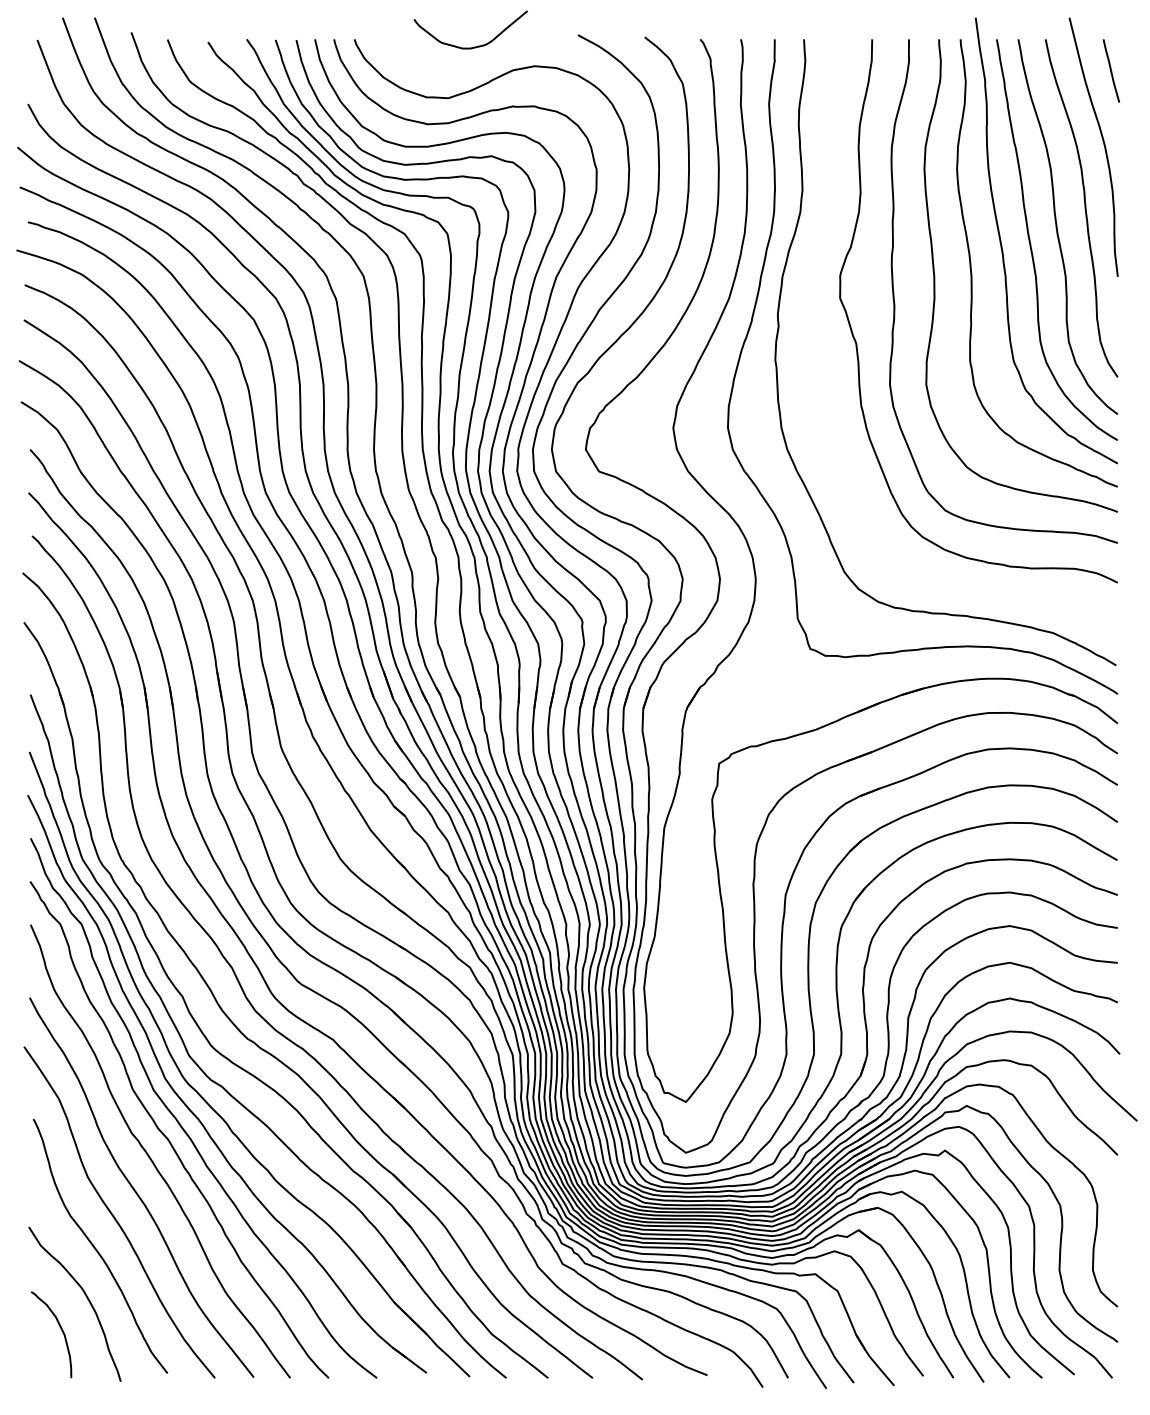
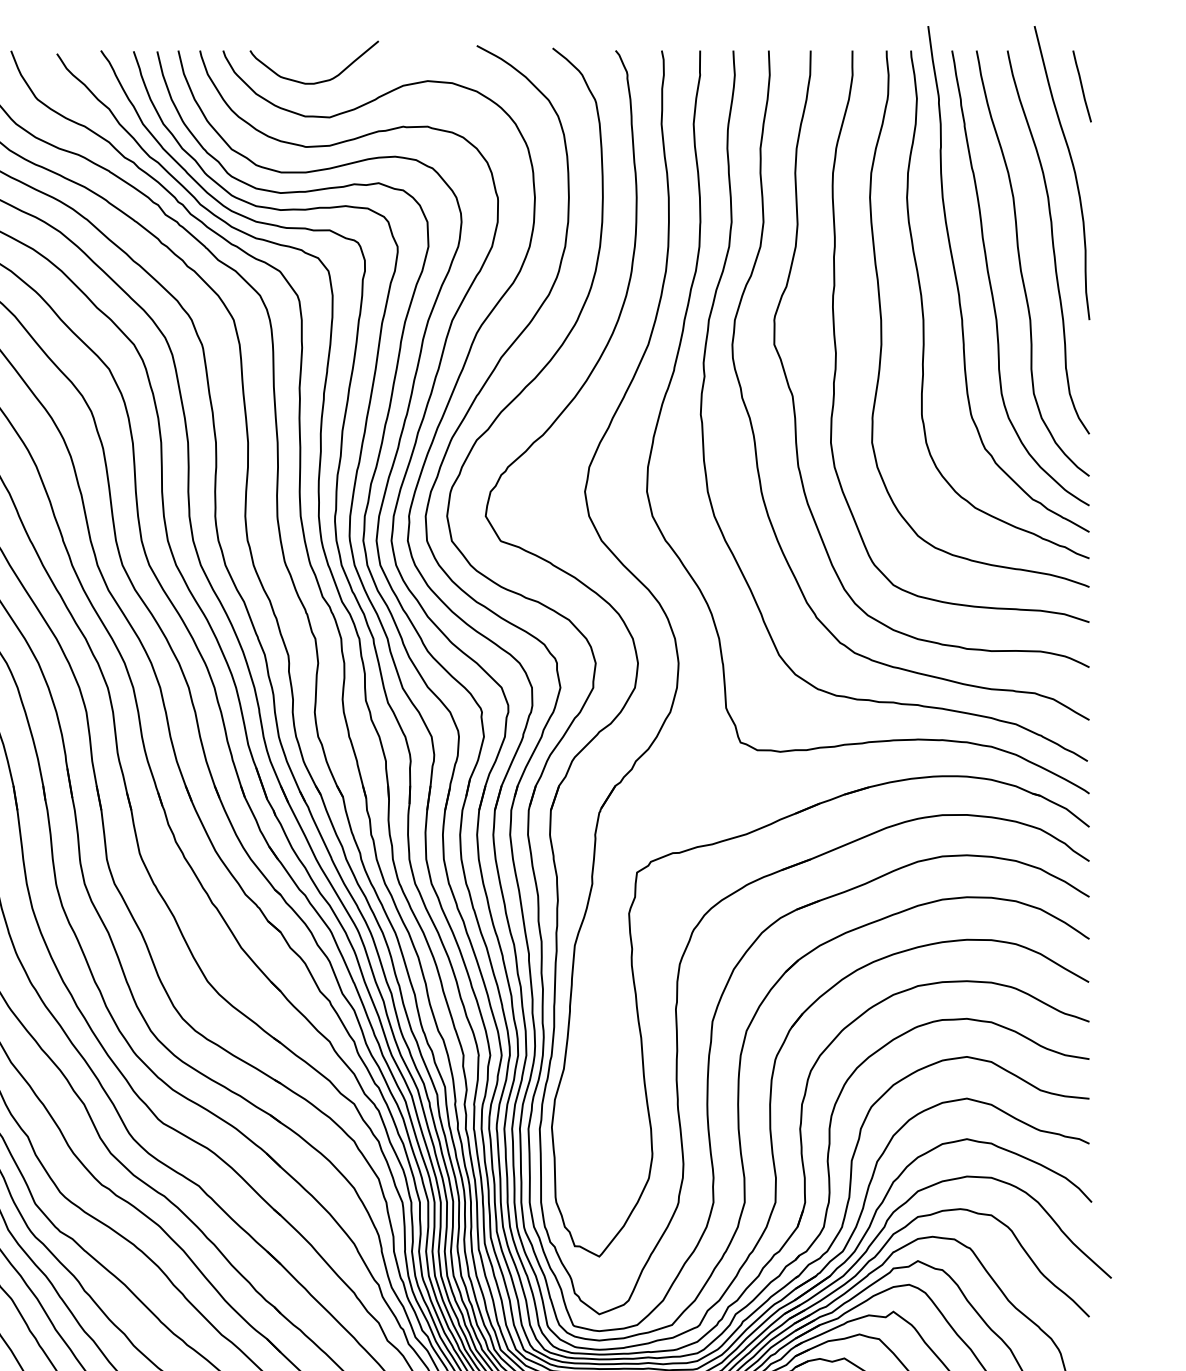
curve: (474, 46) -> (318, 81), moved
curve: (821, 370) -> (753, 426), added

